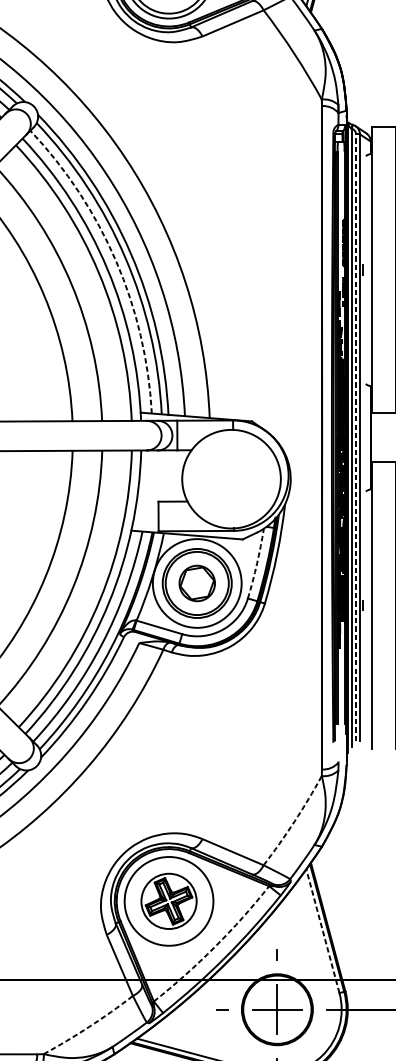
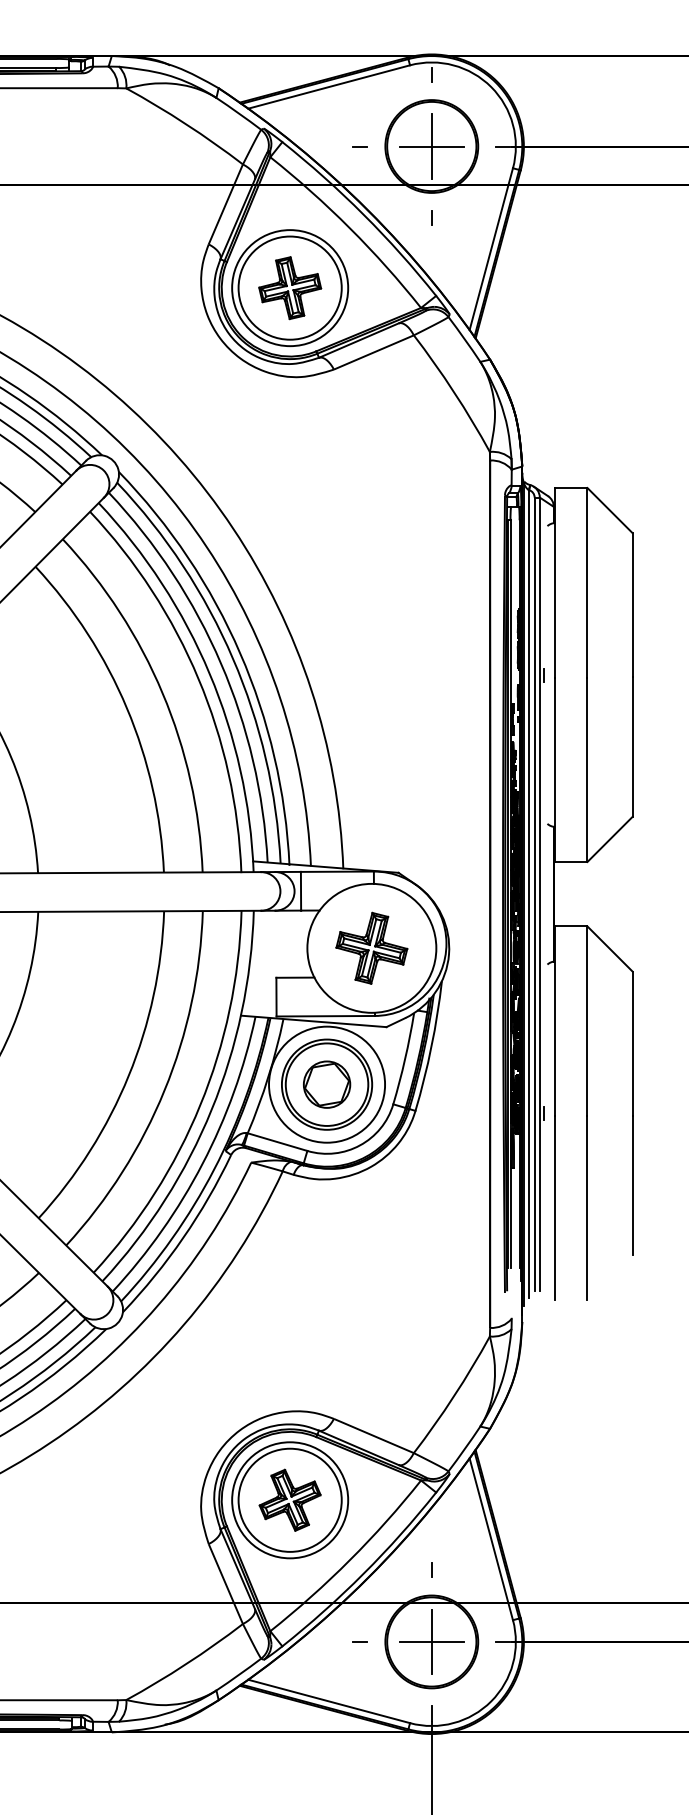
arc: (116, 261) -> (221, 663), dashed -> solid
line: (355, 438) -> (534, 894), dashed -> solid
part: (231, 478) -> (371, 947), added
arc: (257, 564) -> (405, 1059), dashed -> solid
arc: (294, 821) -> (454, 1396), dashed -> solid
circle: (168, 900) -> (289, 1499), size x1.43
line: (323, 931) -> (491, 1539), dashed -> solid
arc: (214, 947) -> (349, 1560), dashed -> solid
arc: (89, 1026) -> (186, 1664), dashed -> solid

